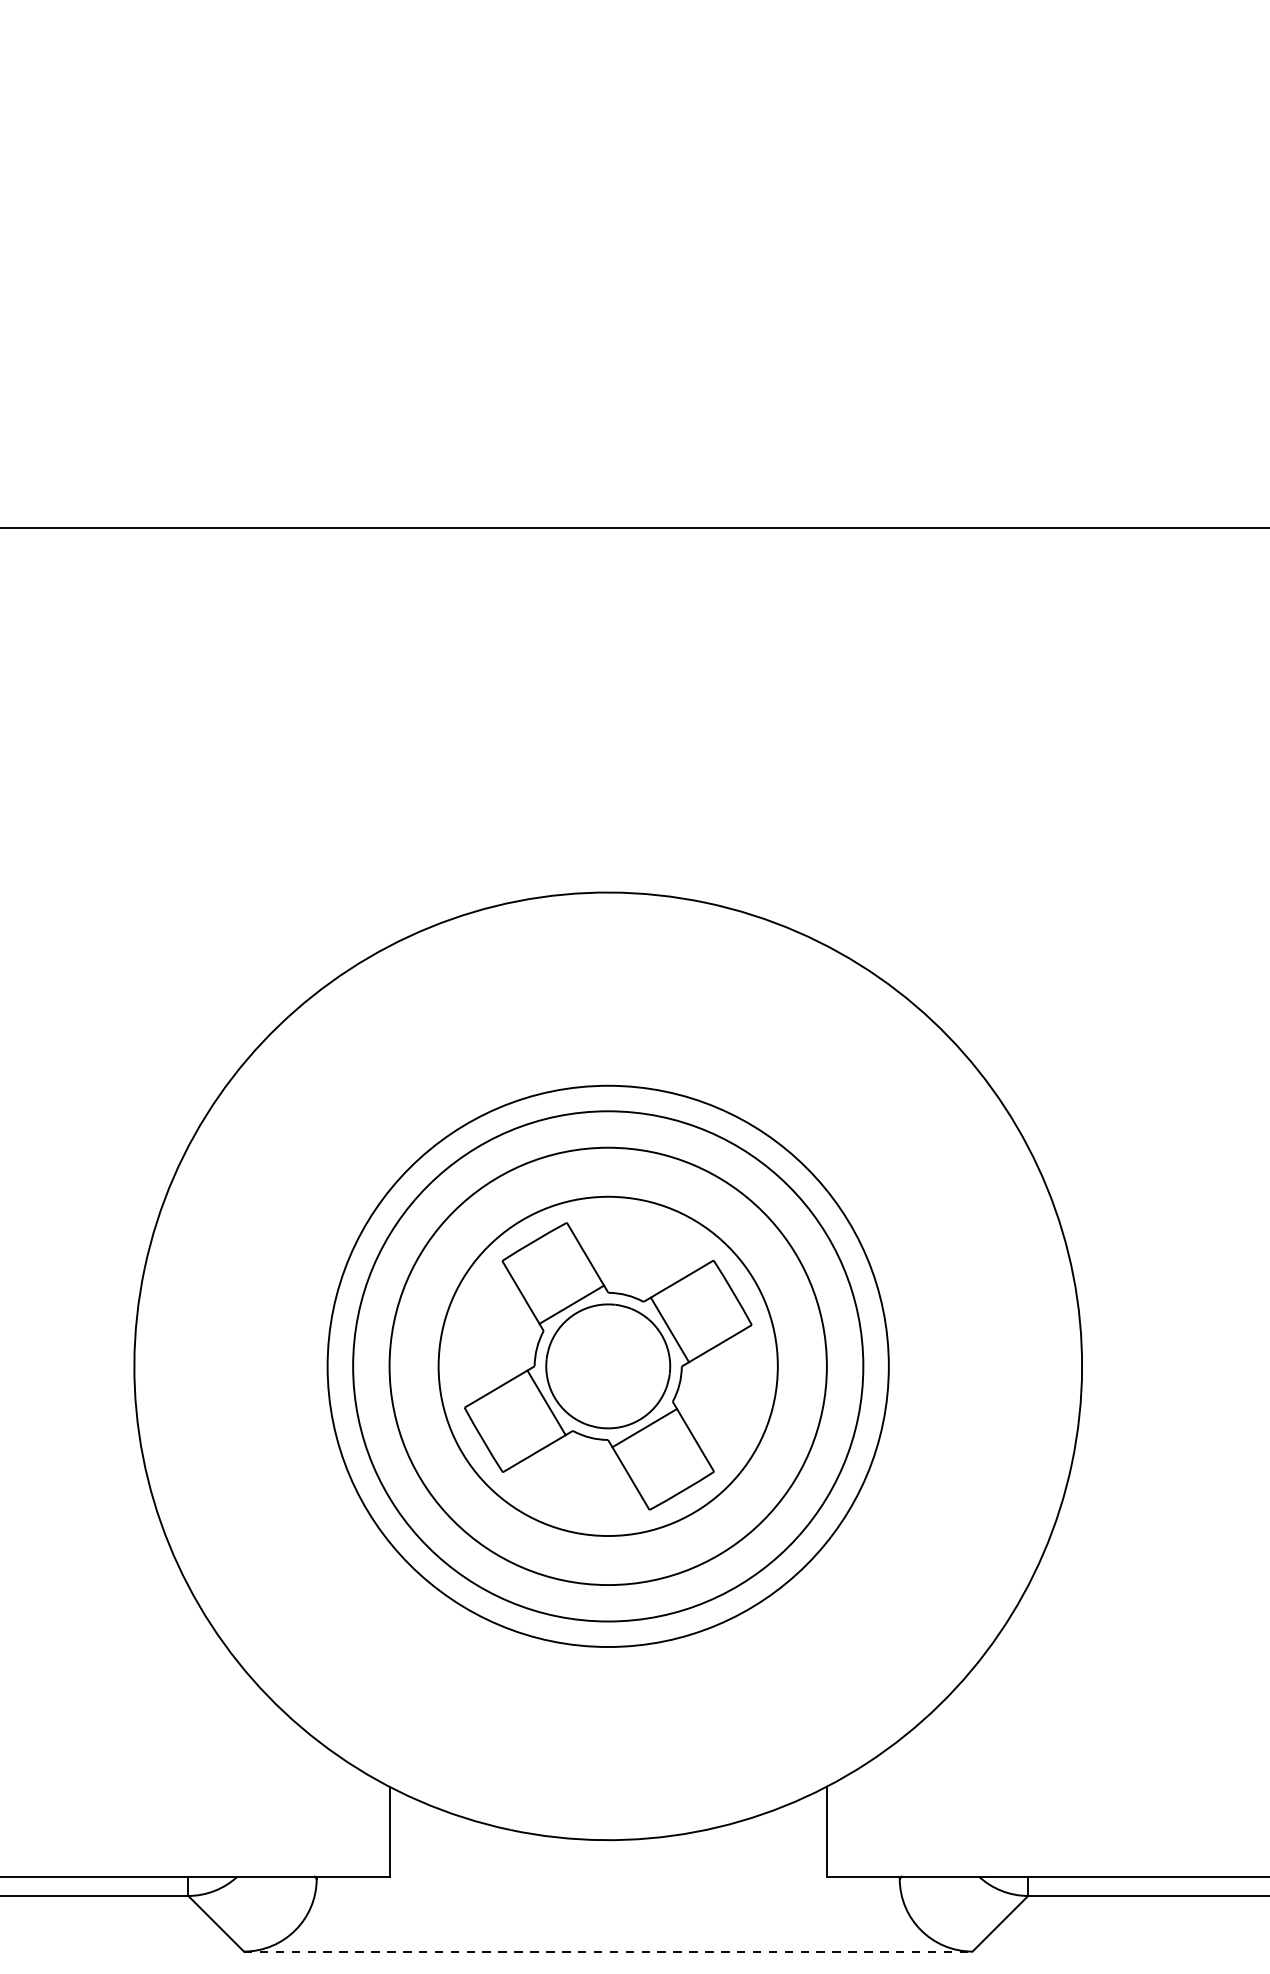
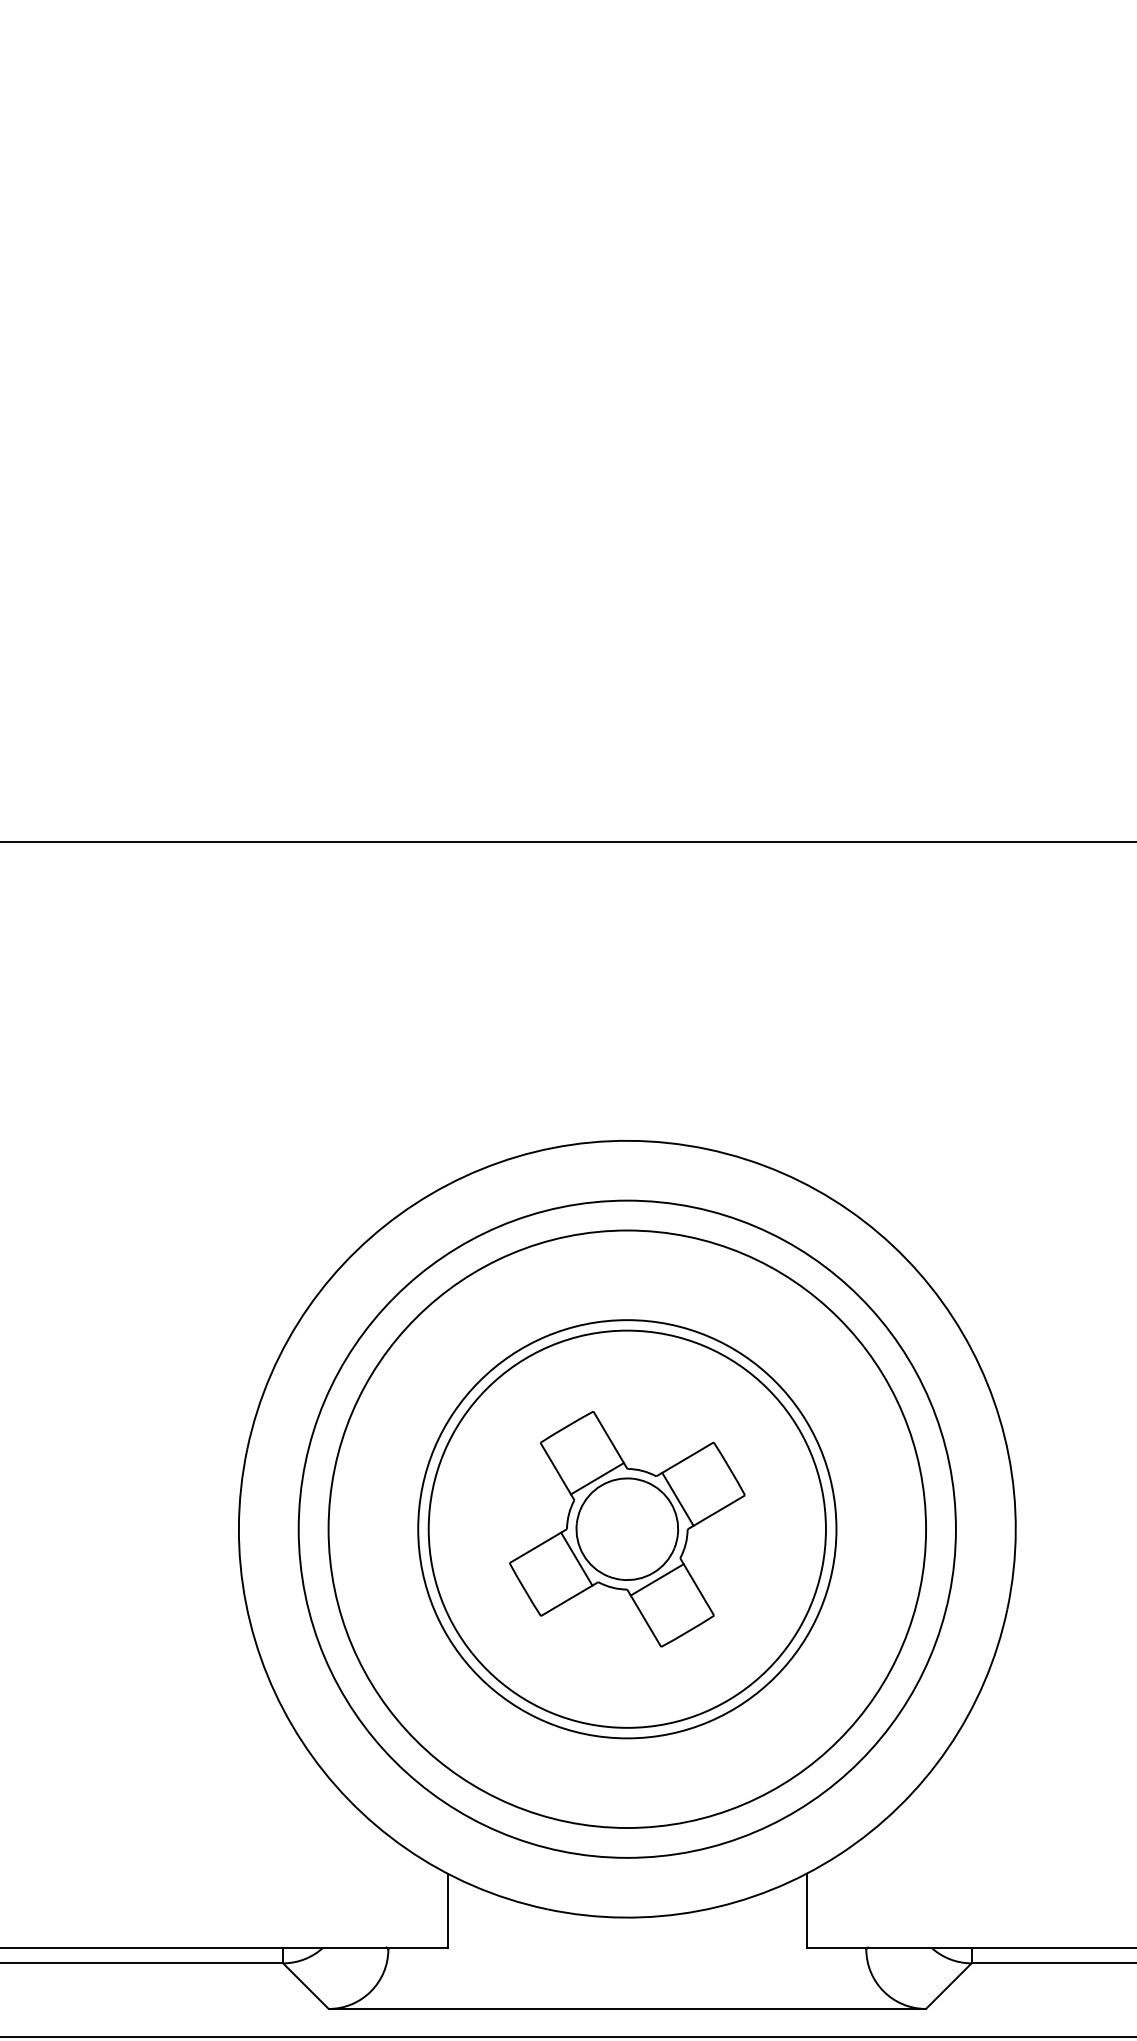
circle: (607, 1365) -> (626, 1528), size x1.43
circle: (607, 1365) -> (626, 1528), size x1.43
circle: (608, 1366) -> (627, 1529), size x1.67
line: (608, 1951) -> (627, 2008), dashed -> solid

